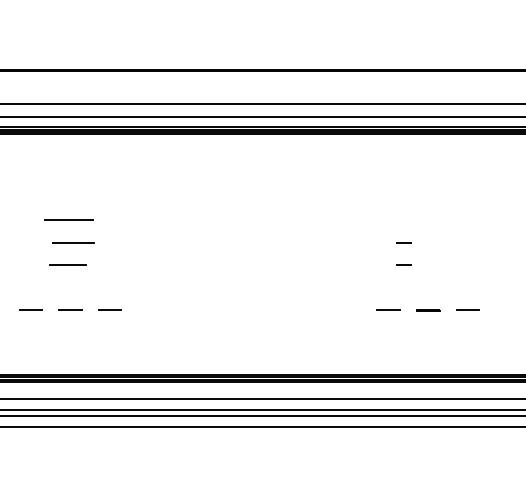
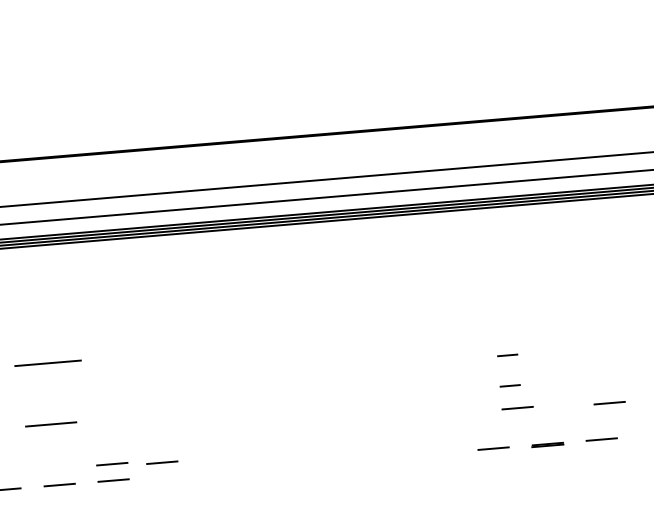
line: (73, 242) -> (56, 393), removed
line: (408, 281) -> (517, 407), added
line: (475, 283) -> (609, 402), added
line: (109, 297) -> (111, 463), added
line: (146, 299) -> (162, 462), added

